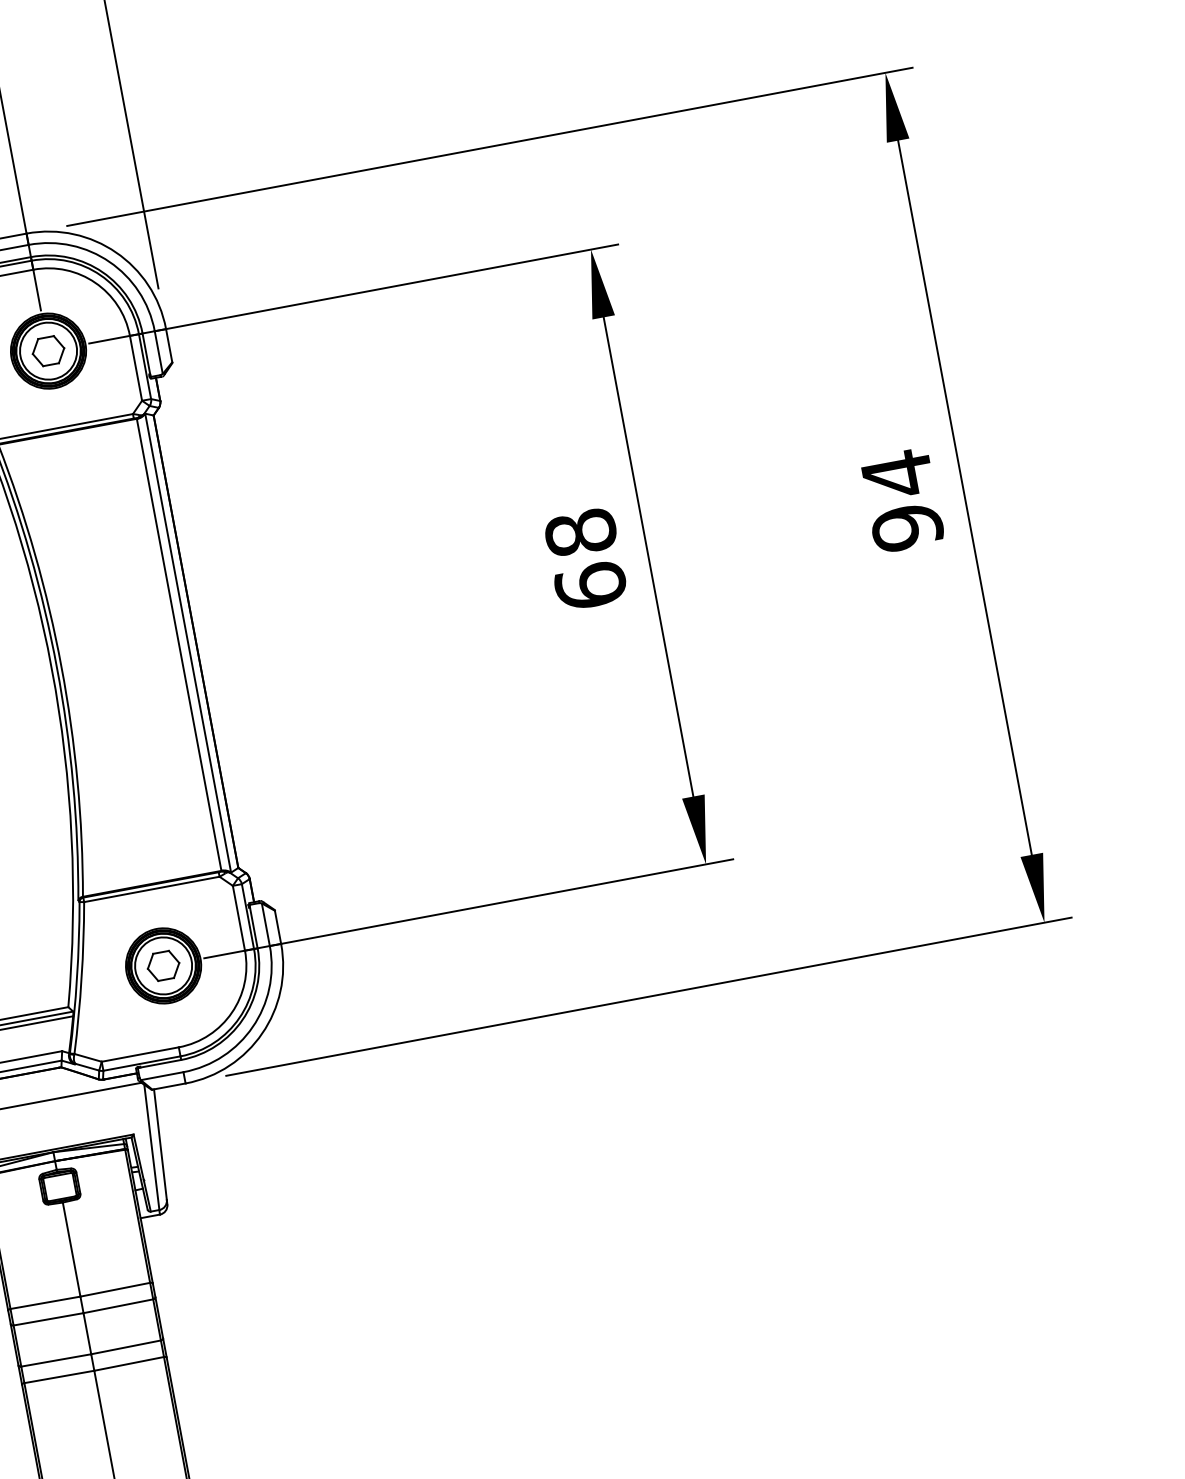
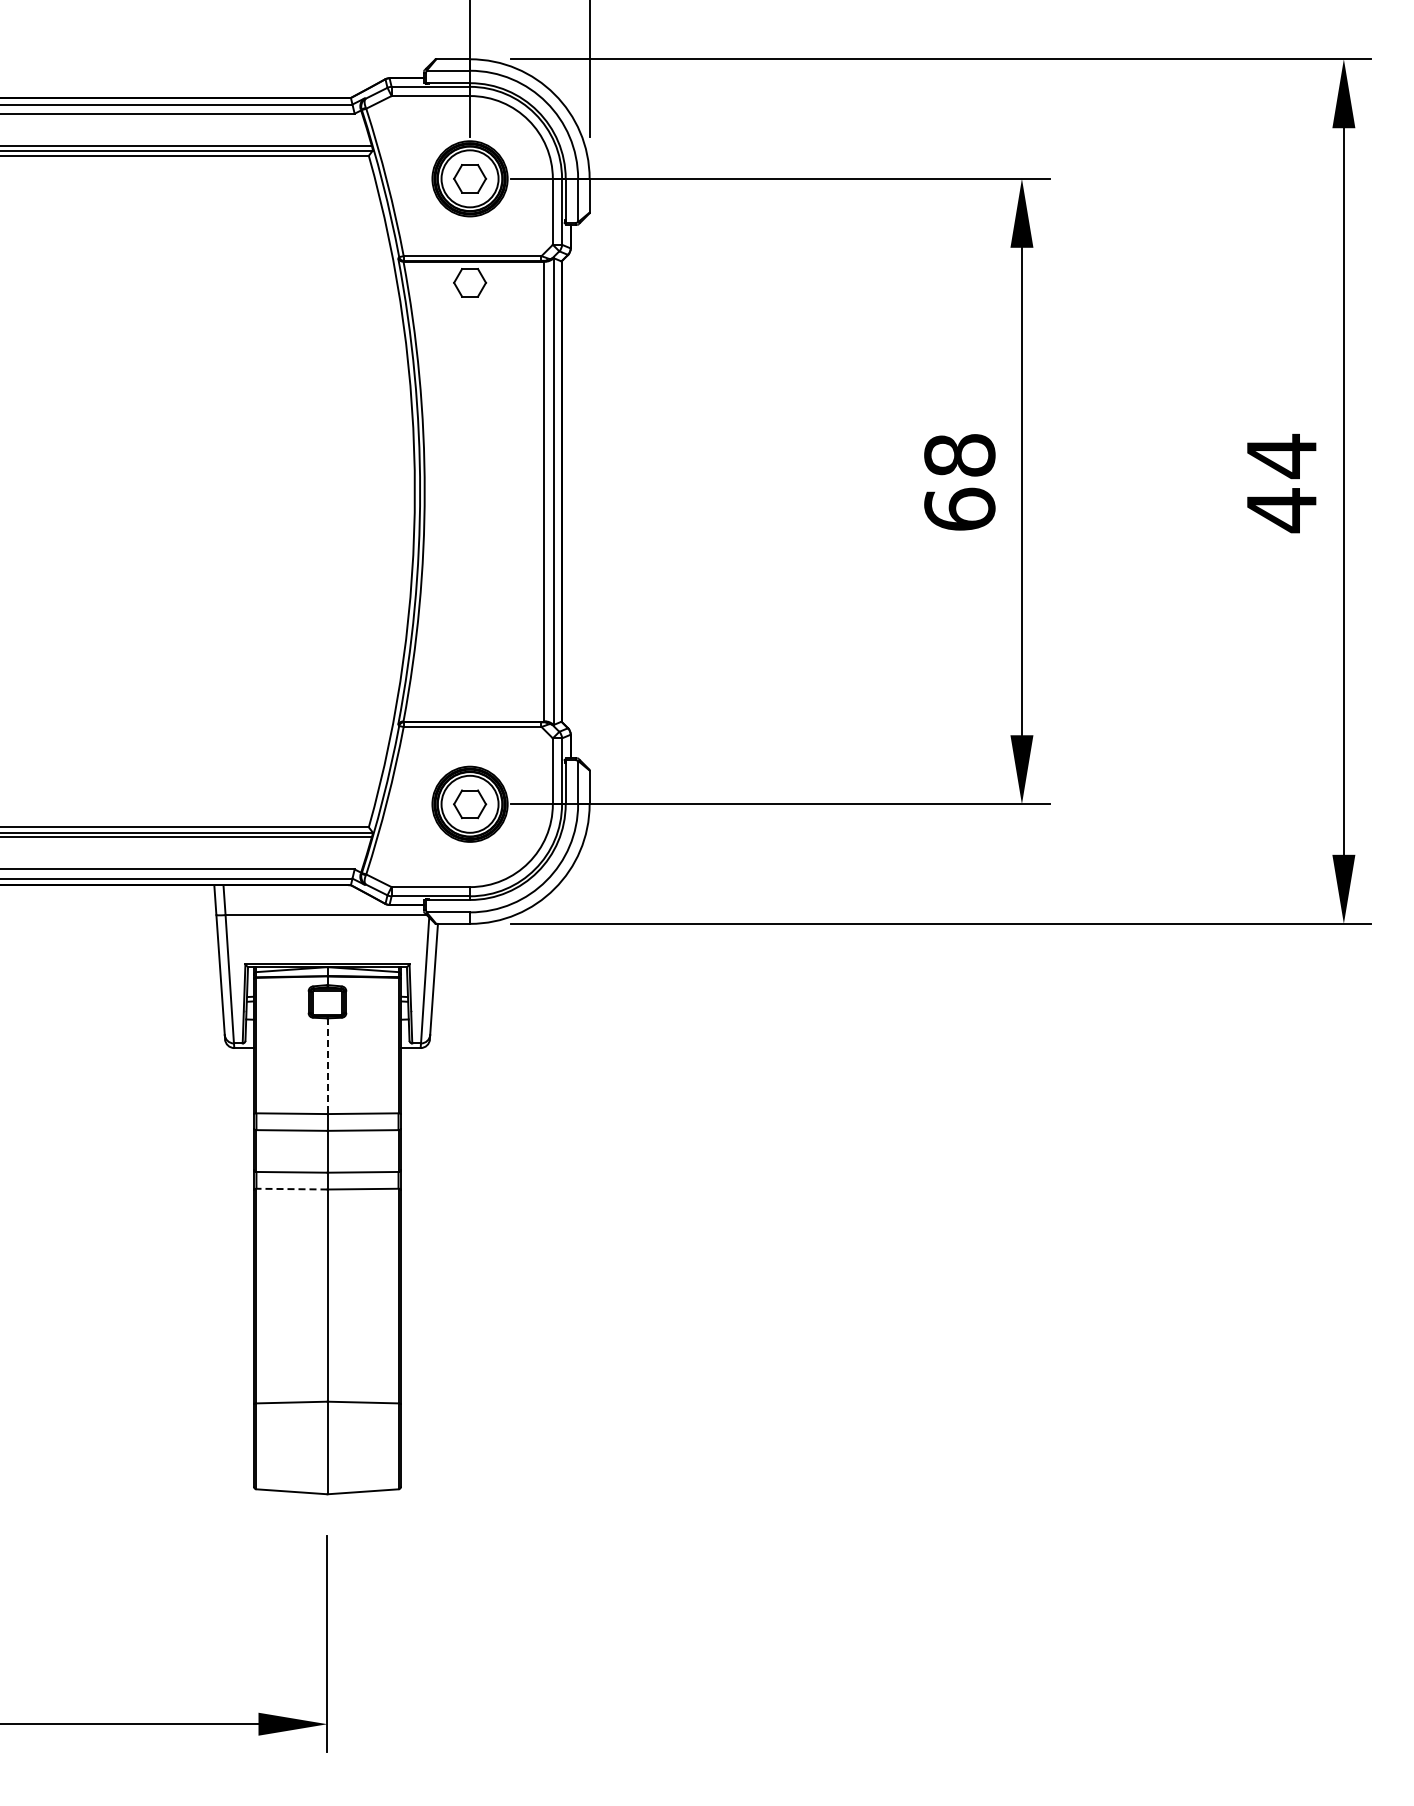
part: (68, 452) -> (470, 282), added
text: (907, 527) -> (1281, 510), 94 -> 44
line: (71, 1249) -> (327, 1066), solid -> dashed
line: (58, 1377) -> (291, 1189), solid -> dashed

